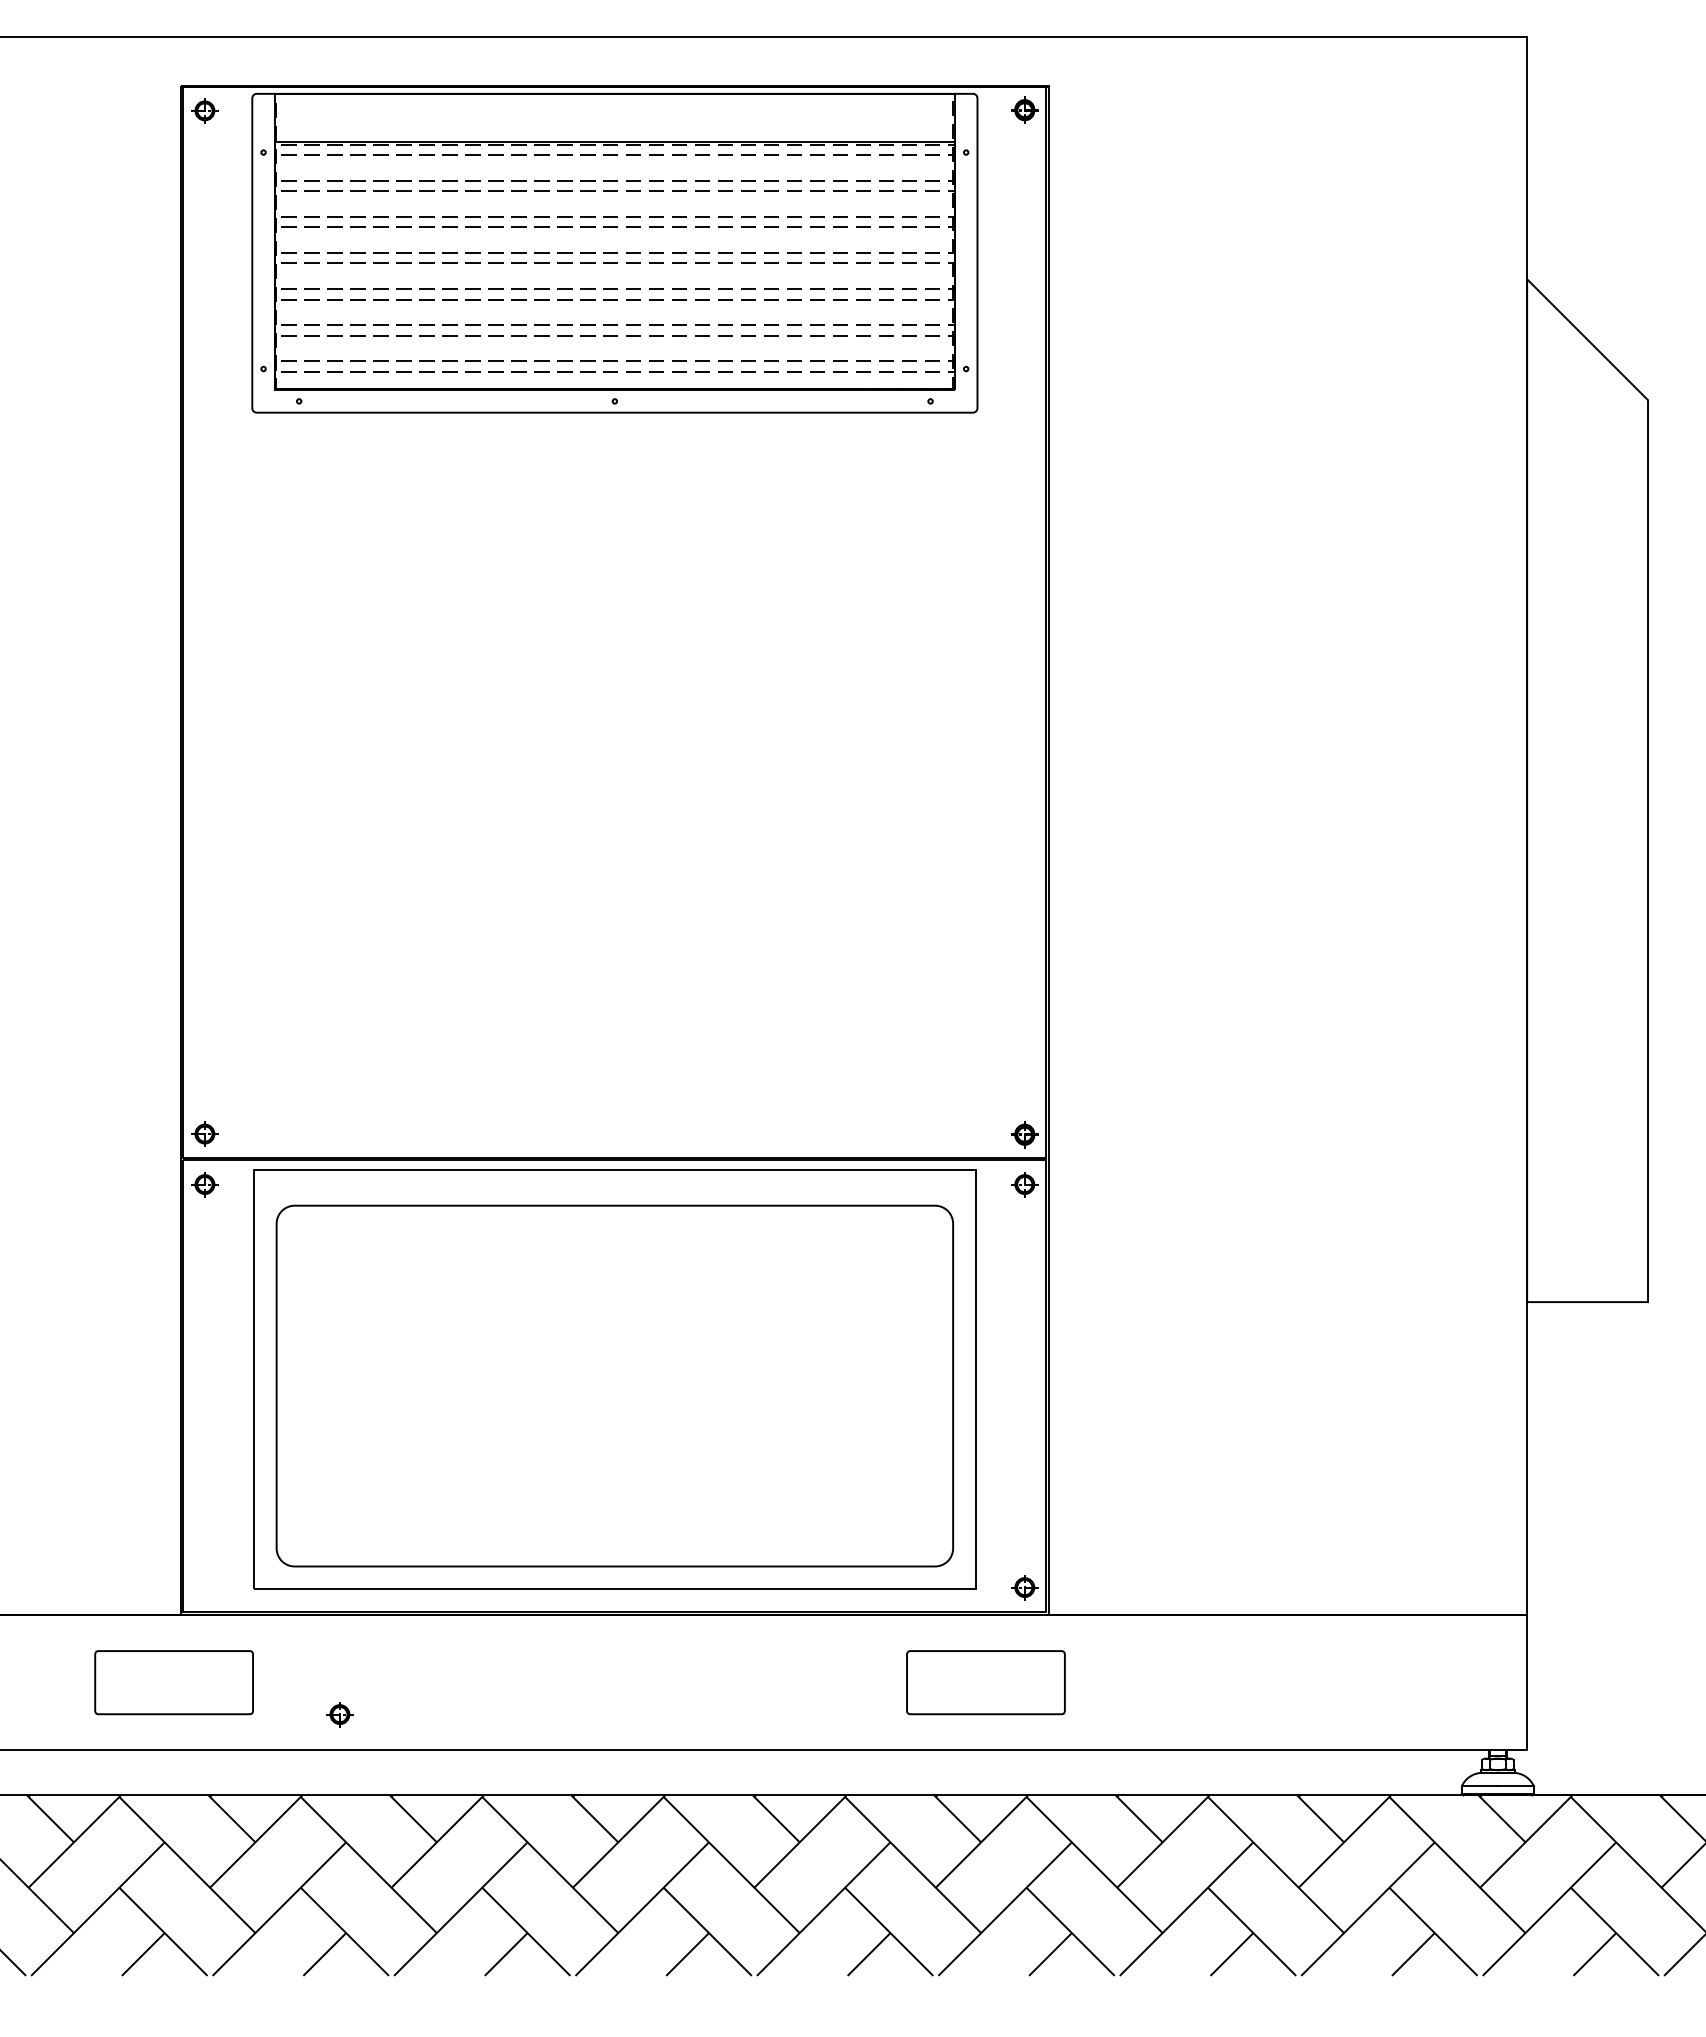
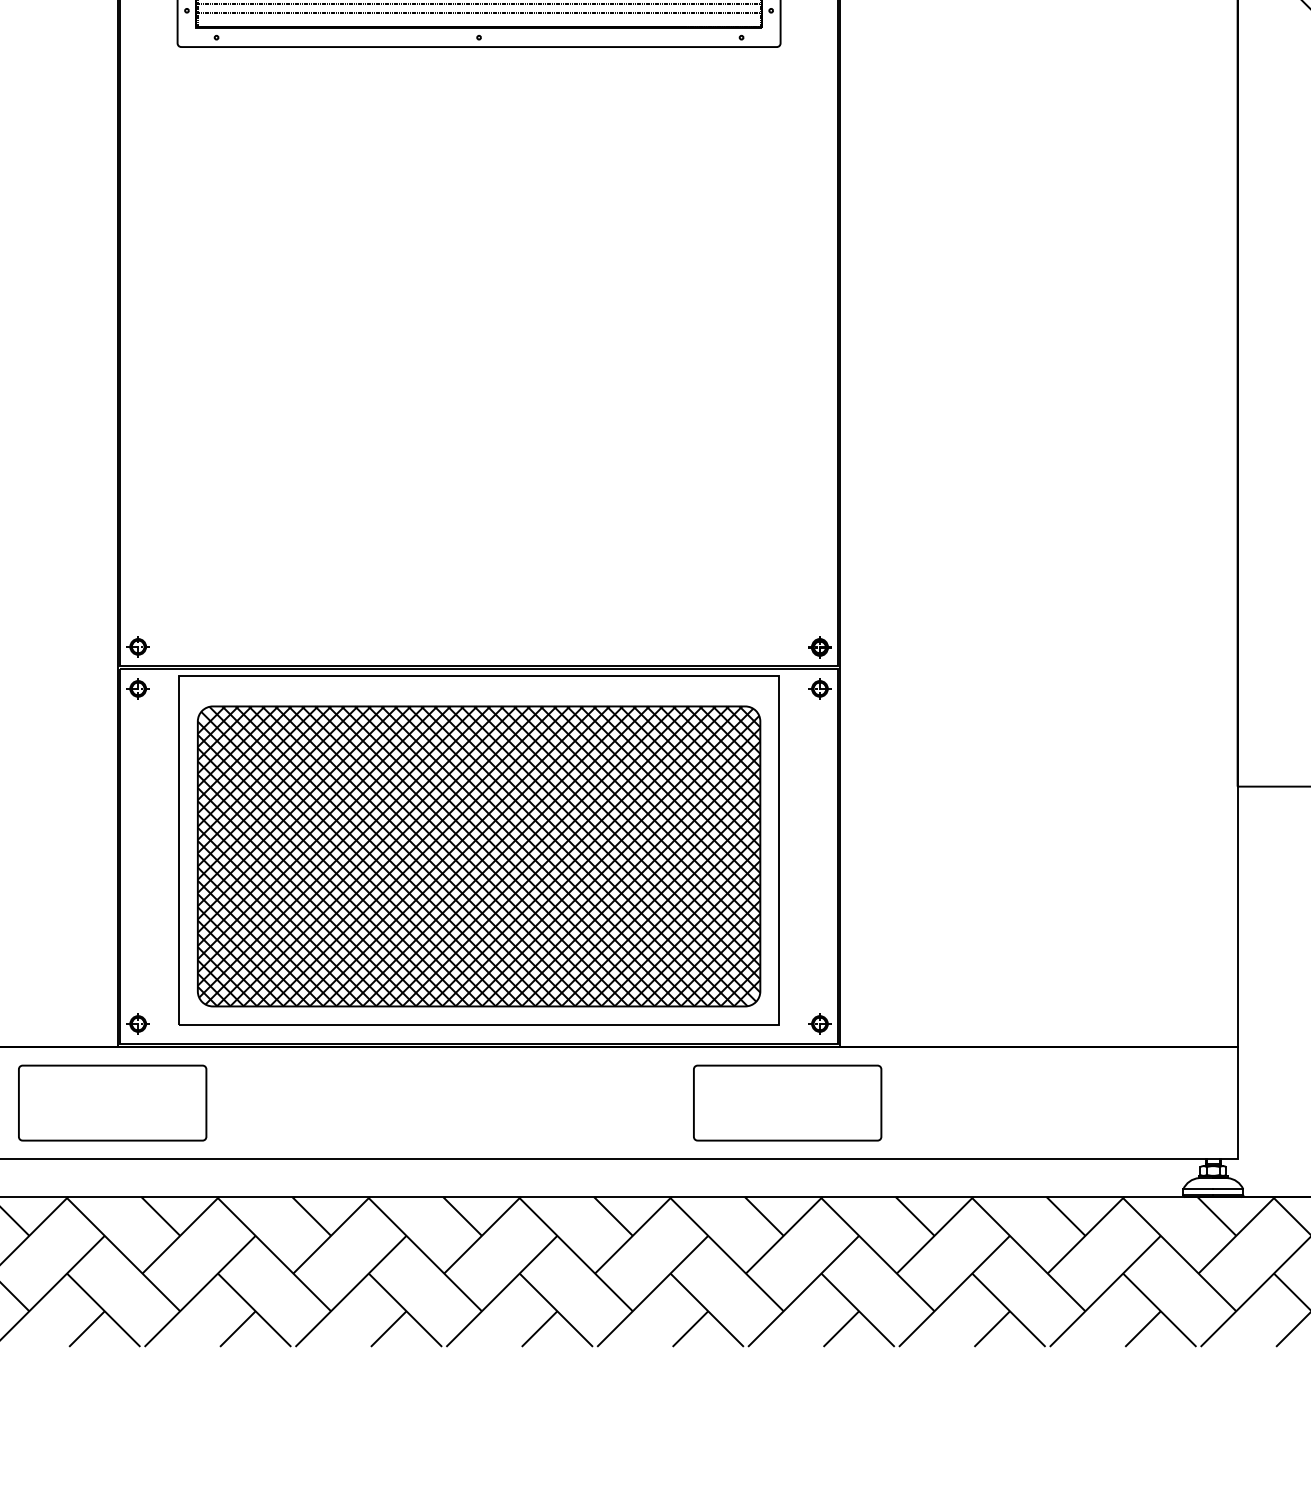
hatch: (614, 1385) -> (478, 855), added
part: (173, 1682) -> (112, 1102), size x1.43
part: (985, 1682) -> (787, 1102), size x1.43
part: (339, 1714) -> (137, 1023), moved

